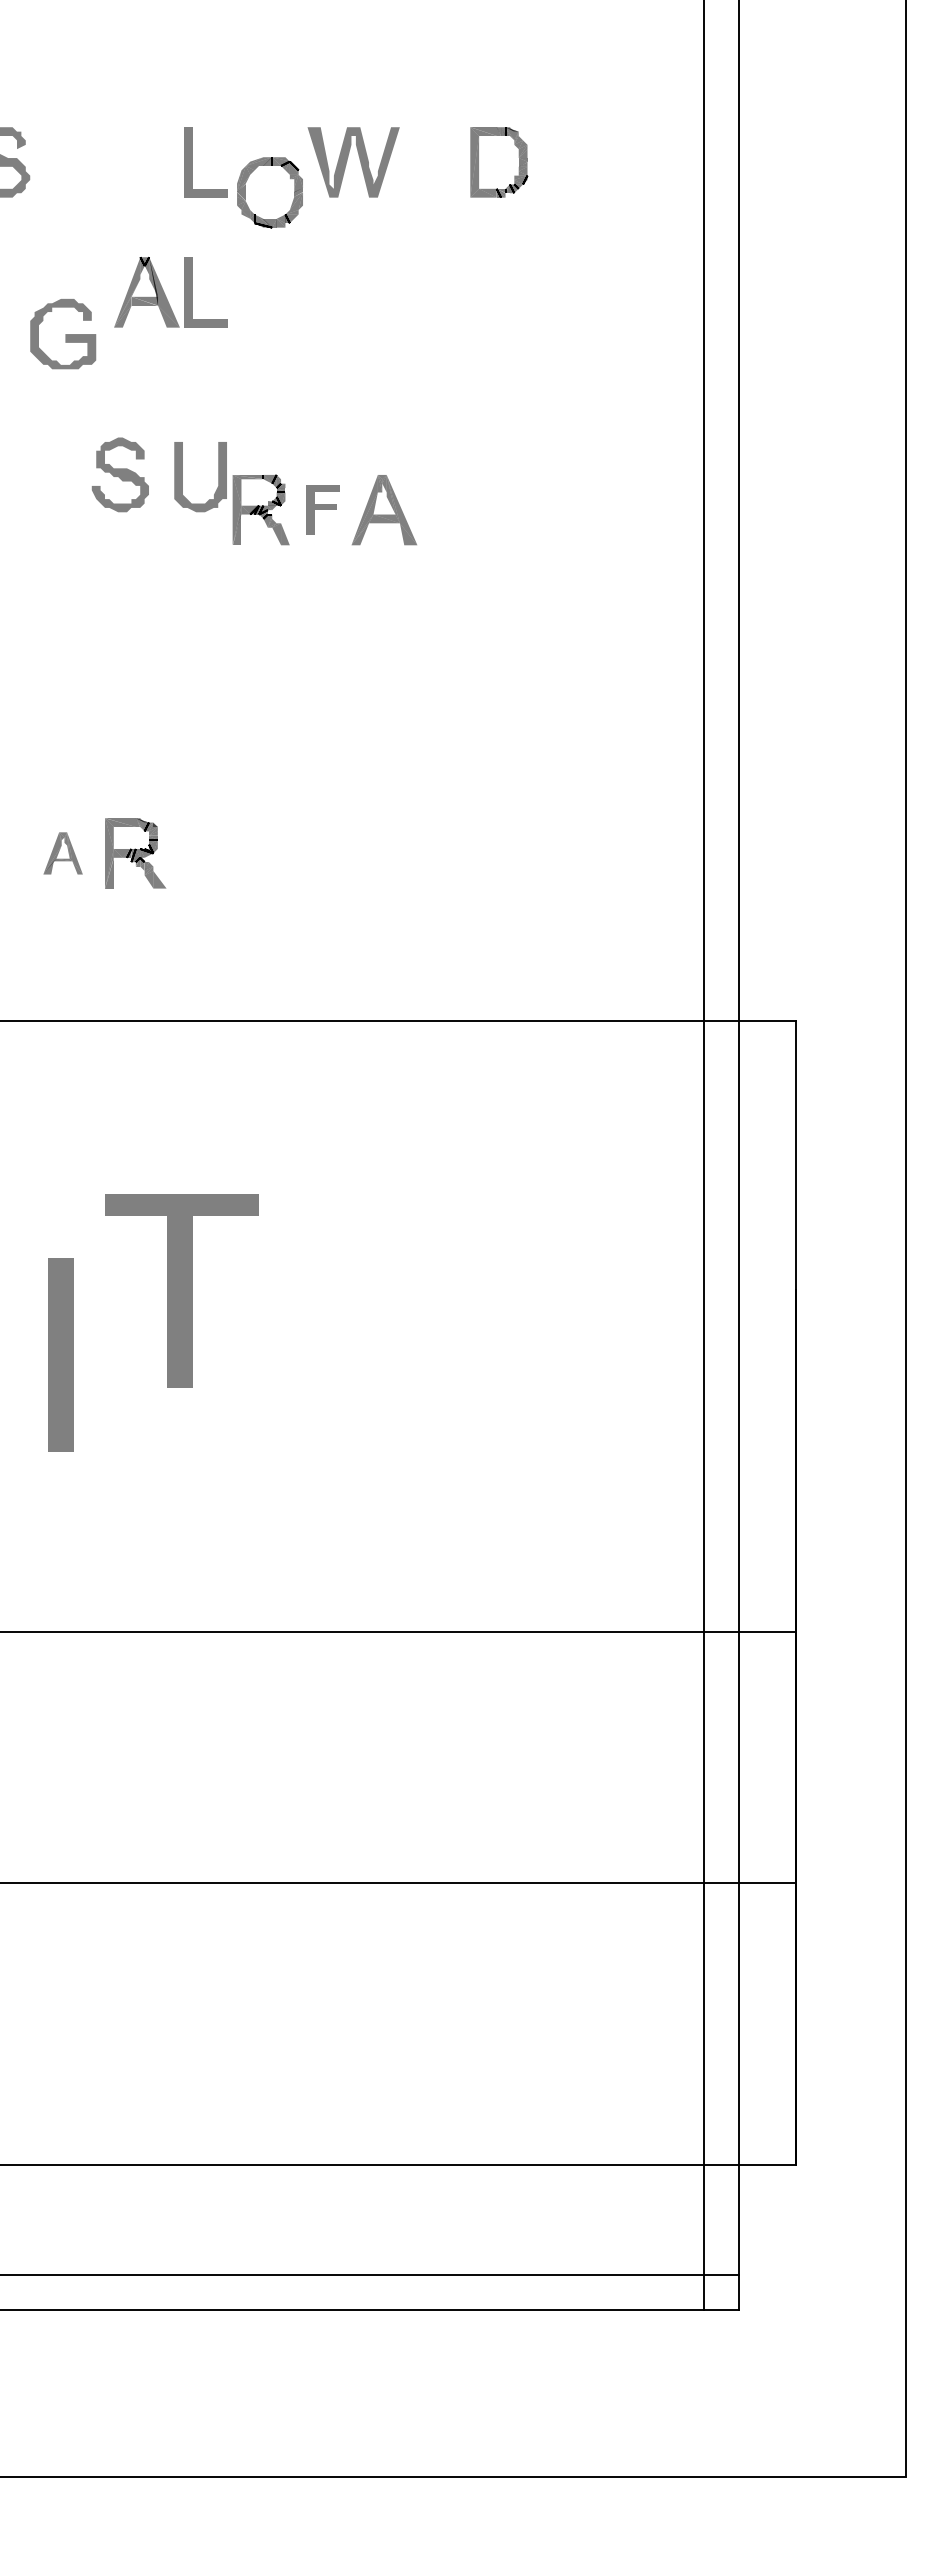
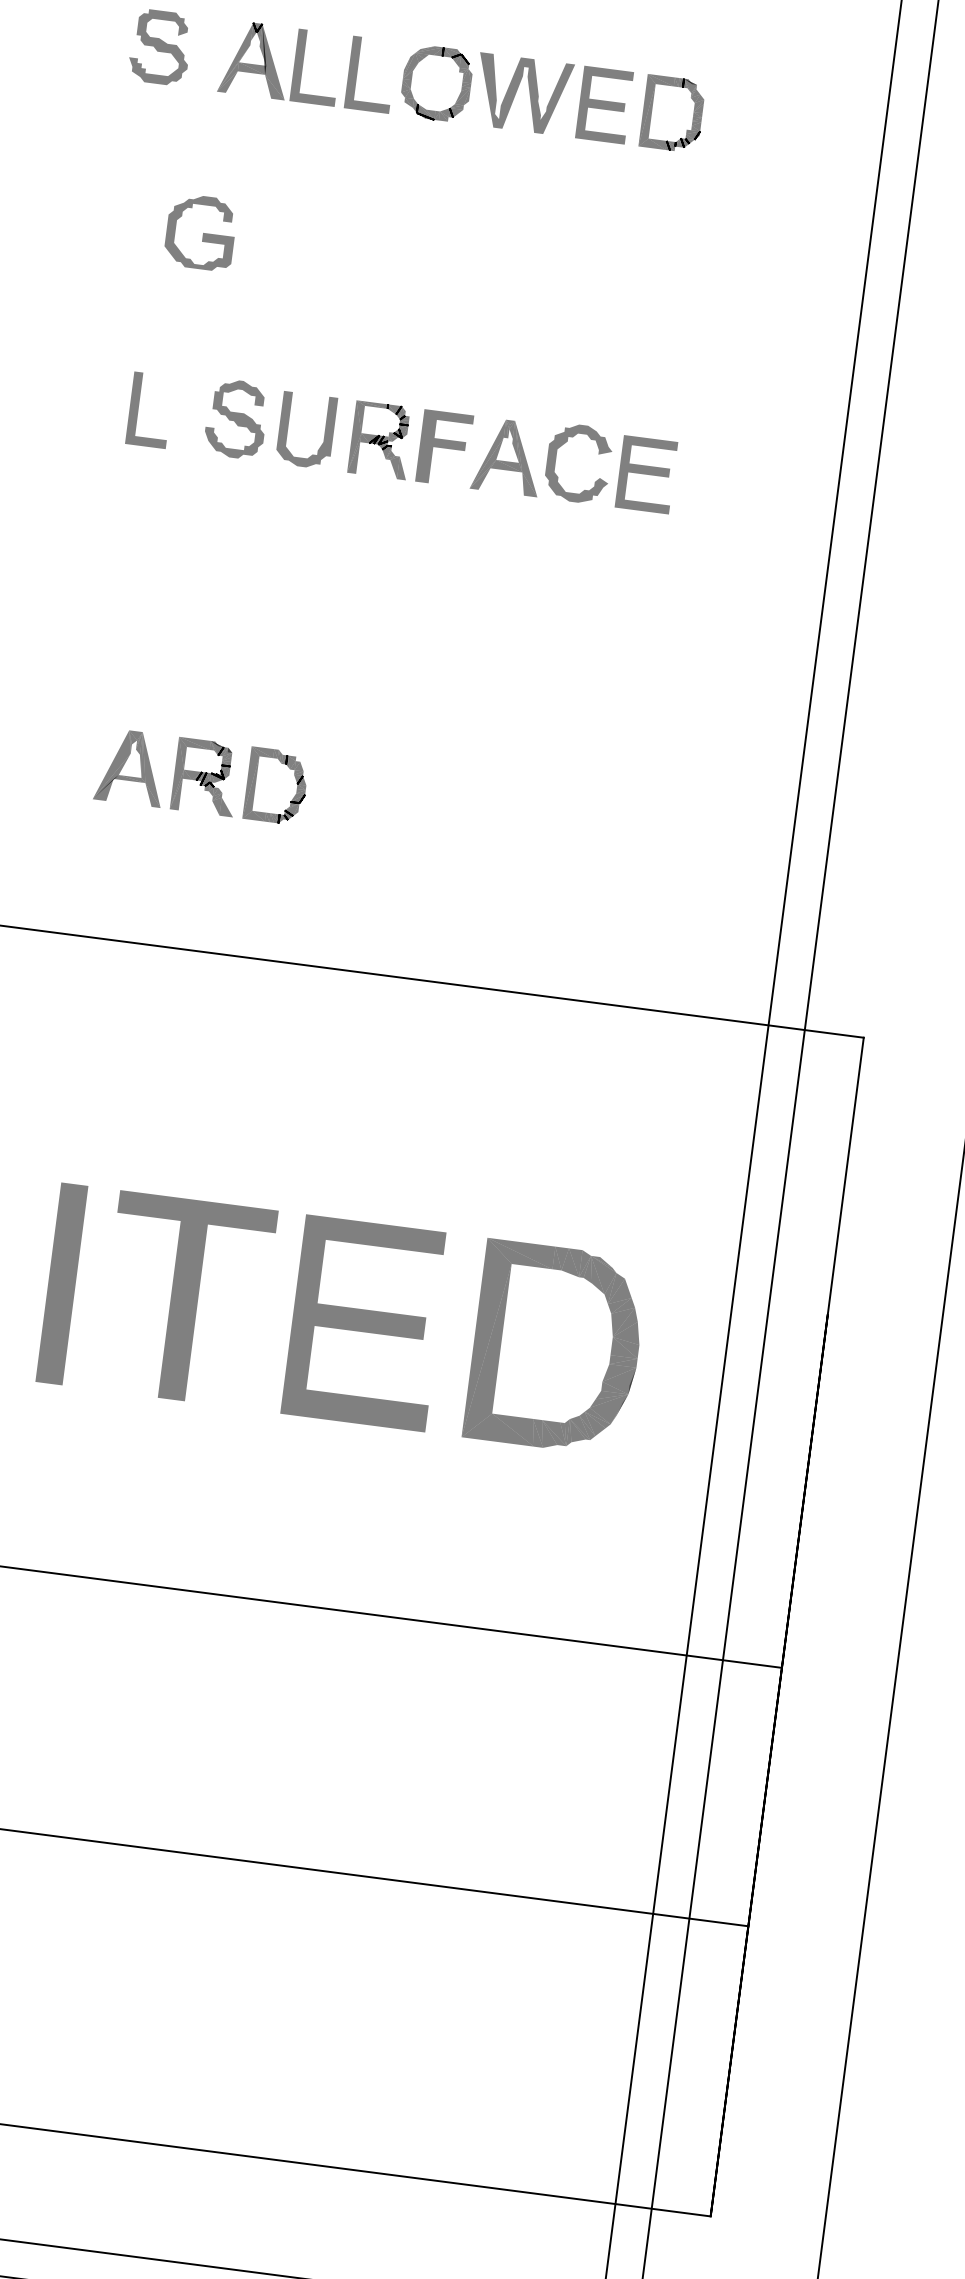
fill: (432, 162) -> (604, 105), added
part: (269, 192) -> (436, 83), moved
part: (170, 292) -> (279, 63), moved
part: (120, 474) -> (236, 418), moved
part: (182, 477) -> (287, 428), moved
fill: (452, 507) -> (578, 463), added
fill: (36, 509) -> (149, 409), added
part: (322, 509) -> (444, 447), size x1.43
fill: (518, 509) -> (646, 474), added
part: (62, 853) -> (130, 767), size x1.67
part: (204, 853) -> (276, 786), added
part: (181, 1290) -> (186, 1299), moved
fill: (355, 1354) -> (365, 1322), added
part: (540, 1354) -> (555, 1347), added

